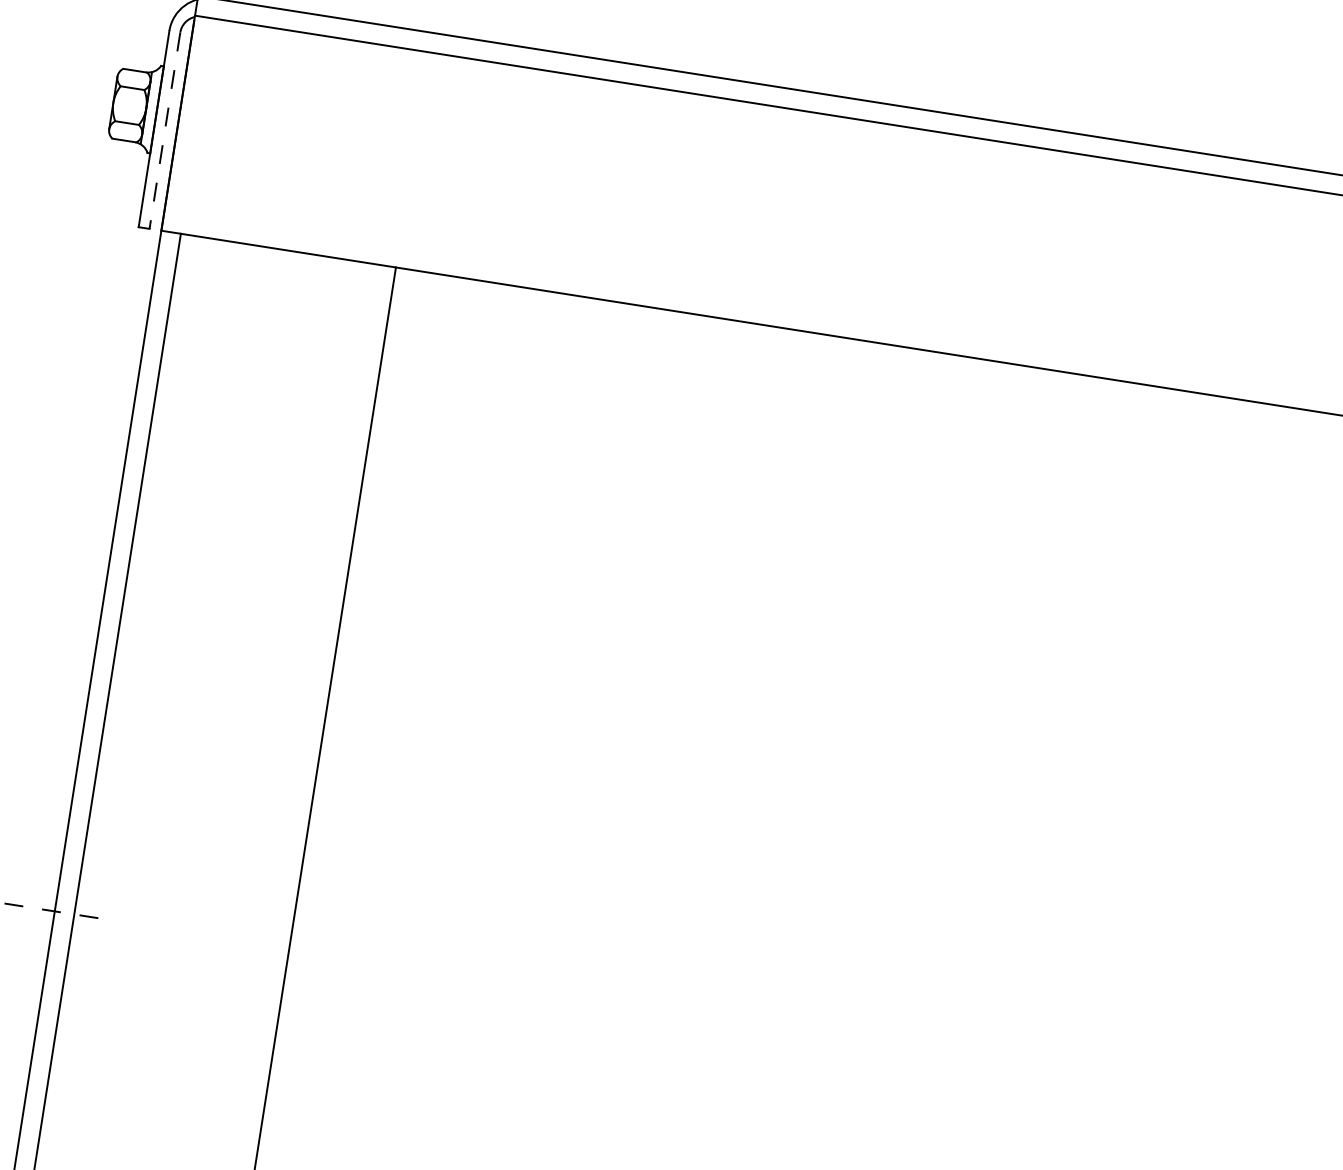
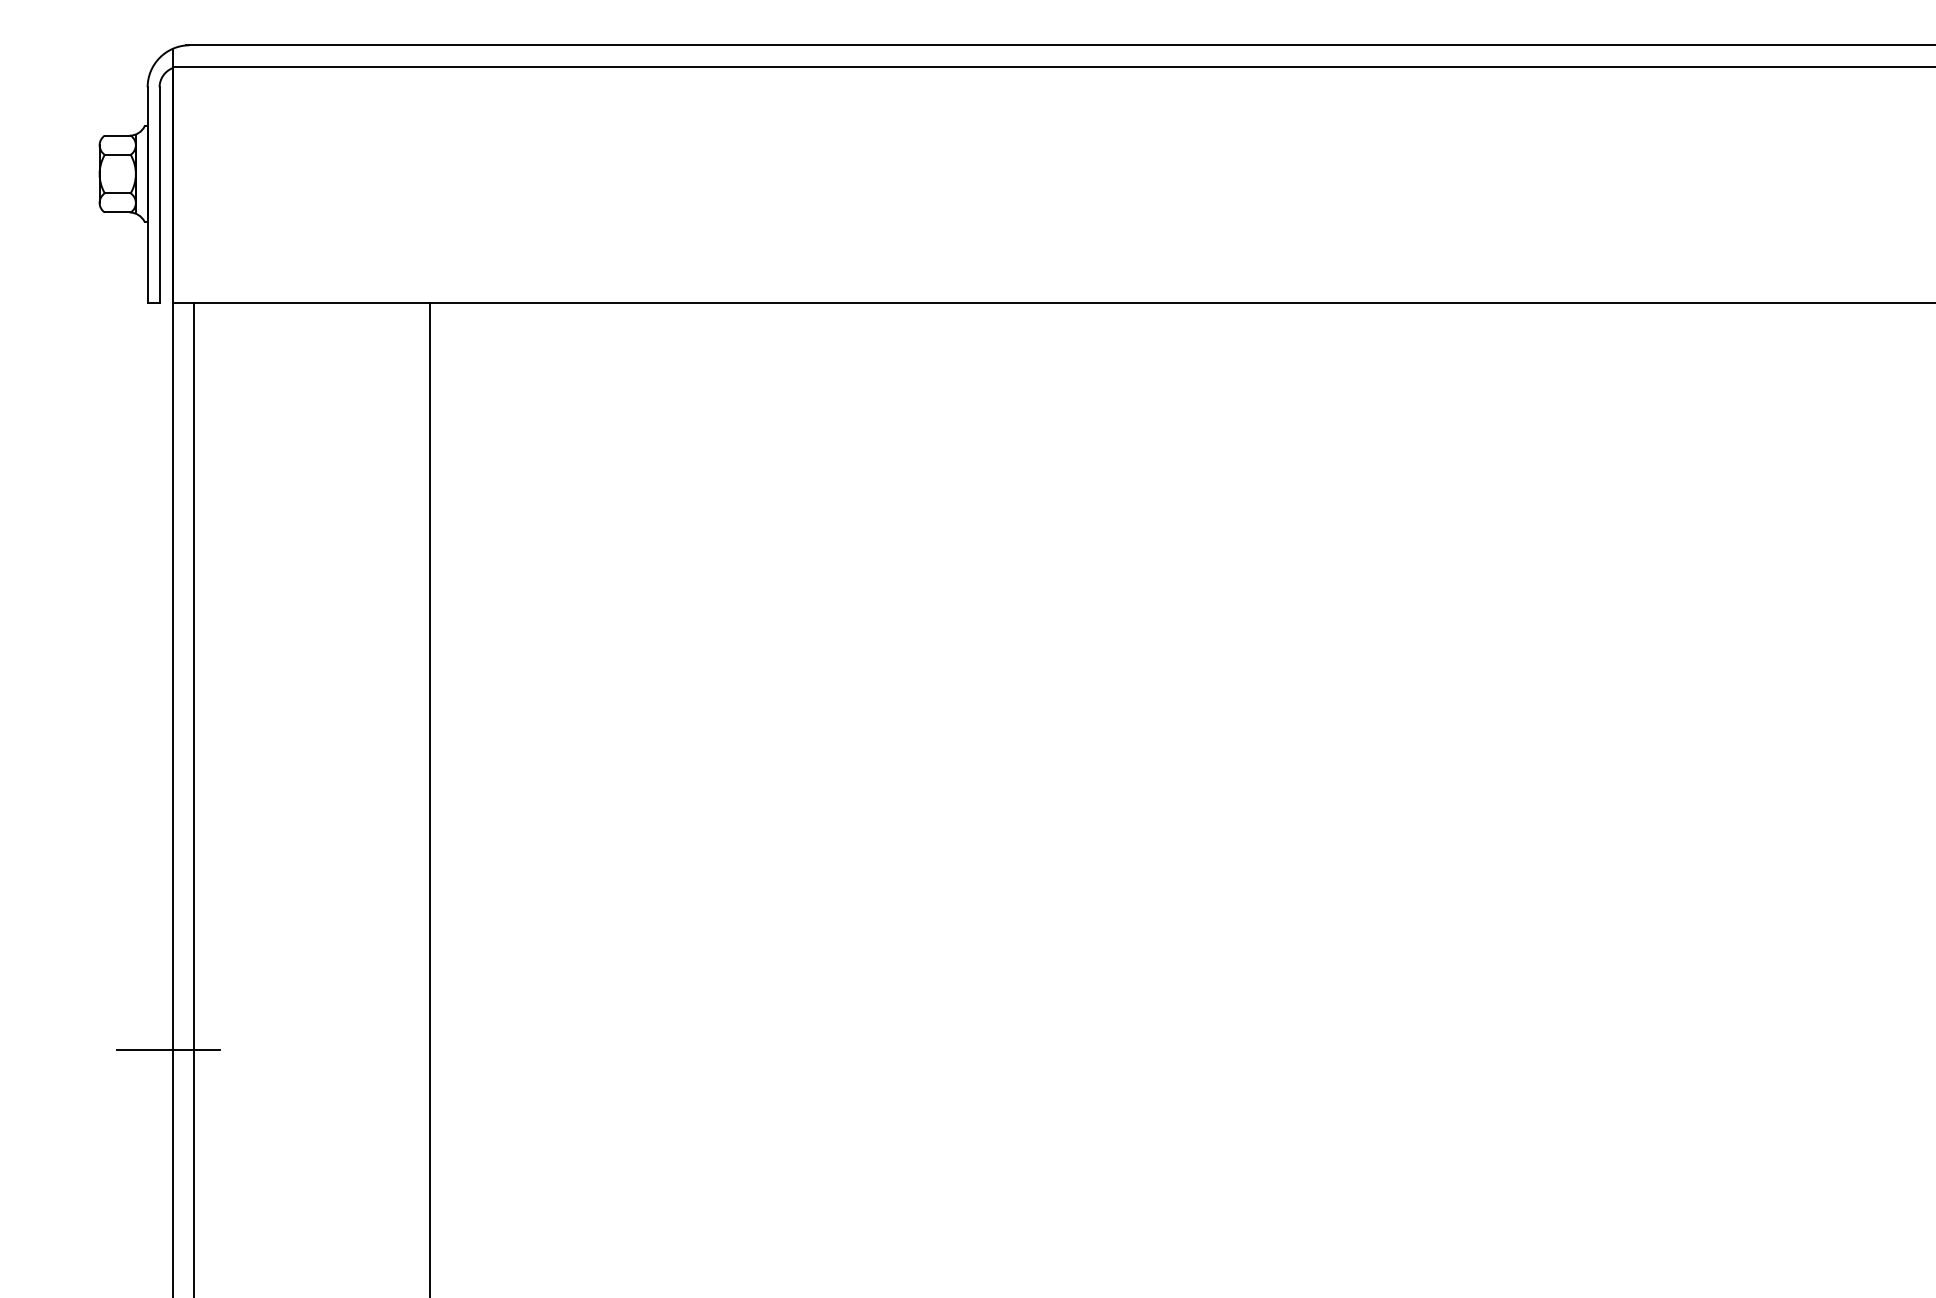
line: (164, 131) -> (159, 195), dashed -> solid
line: (51, 910) -> (168, 1050), dashed -> solid

